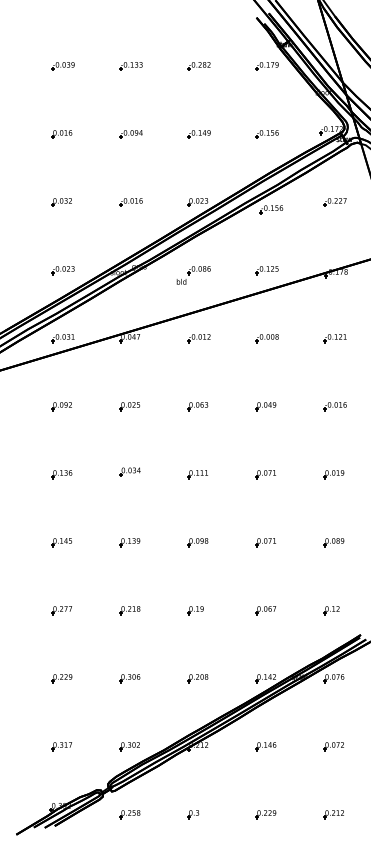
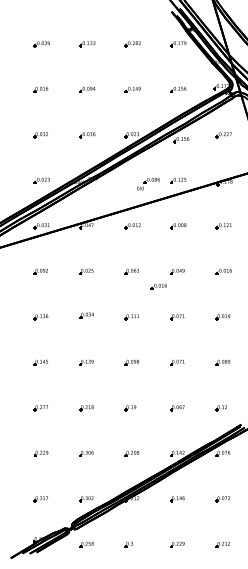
part: (193, 274) -> (148, 183), moved
part: (237, 428) -> (158, 286), added

